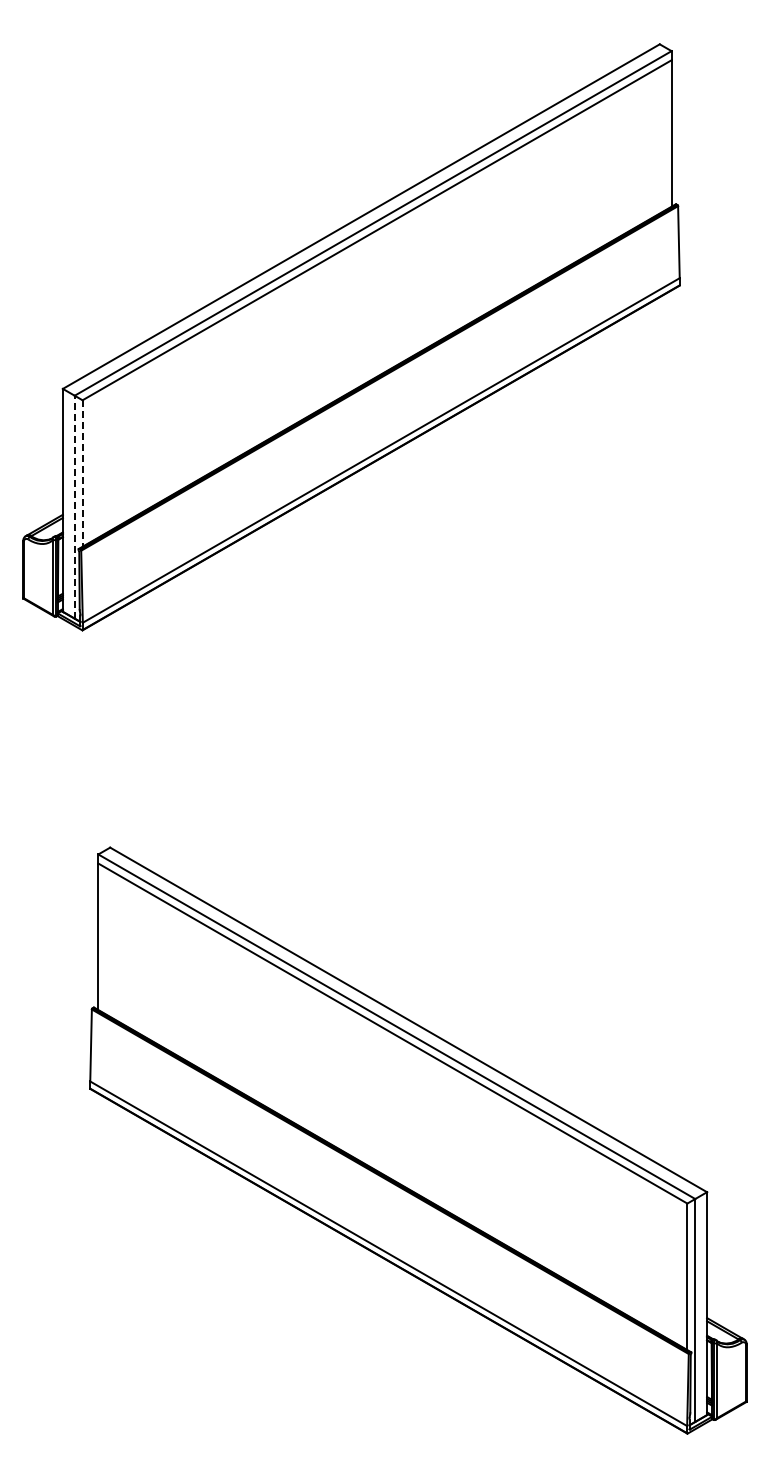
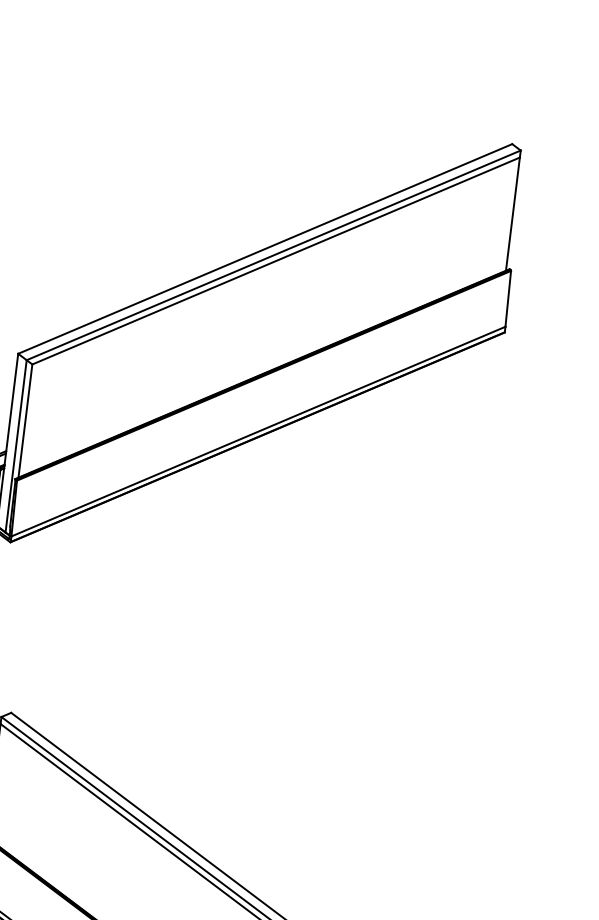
line: (82, 474) -> (25, 421), dashed -> solid
line: (74, 506) -> (16, 445), dashed -> solid

